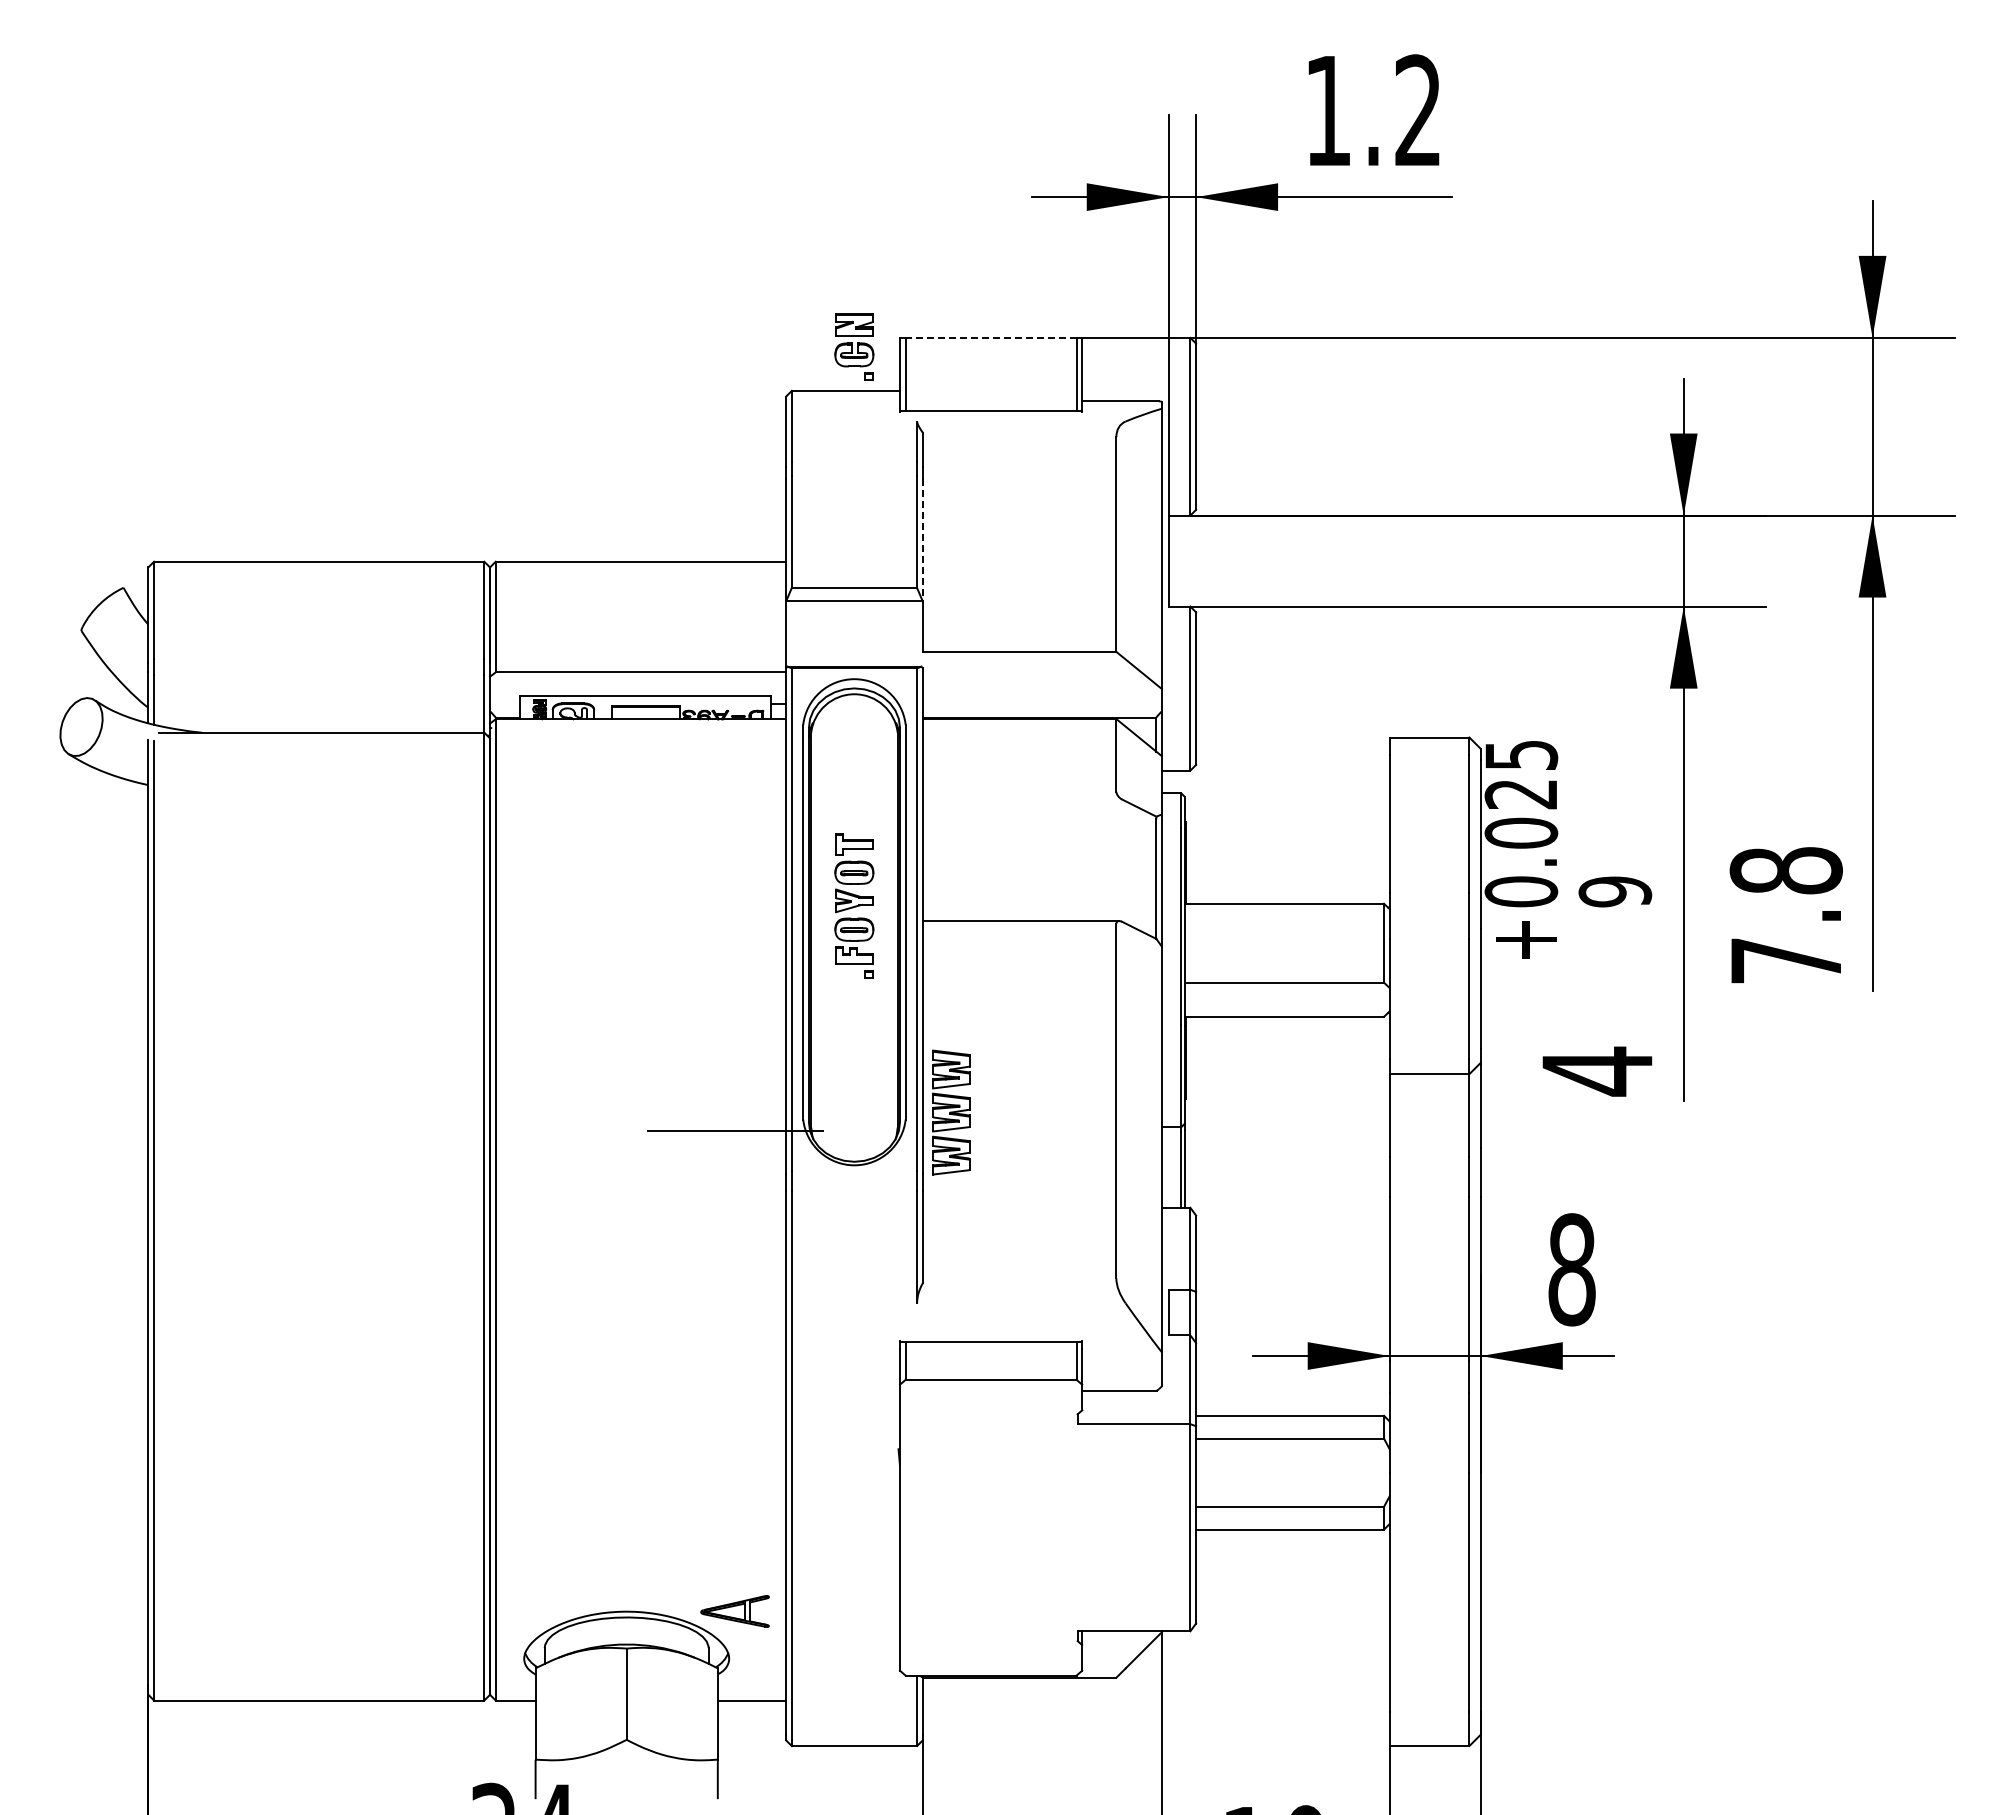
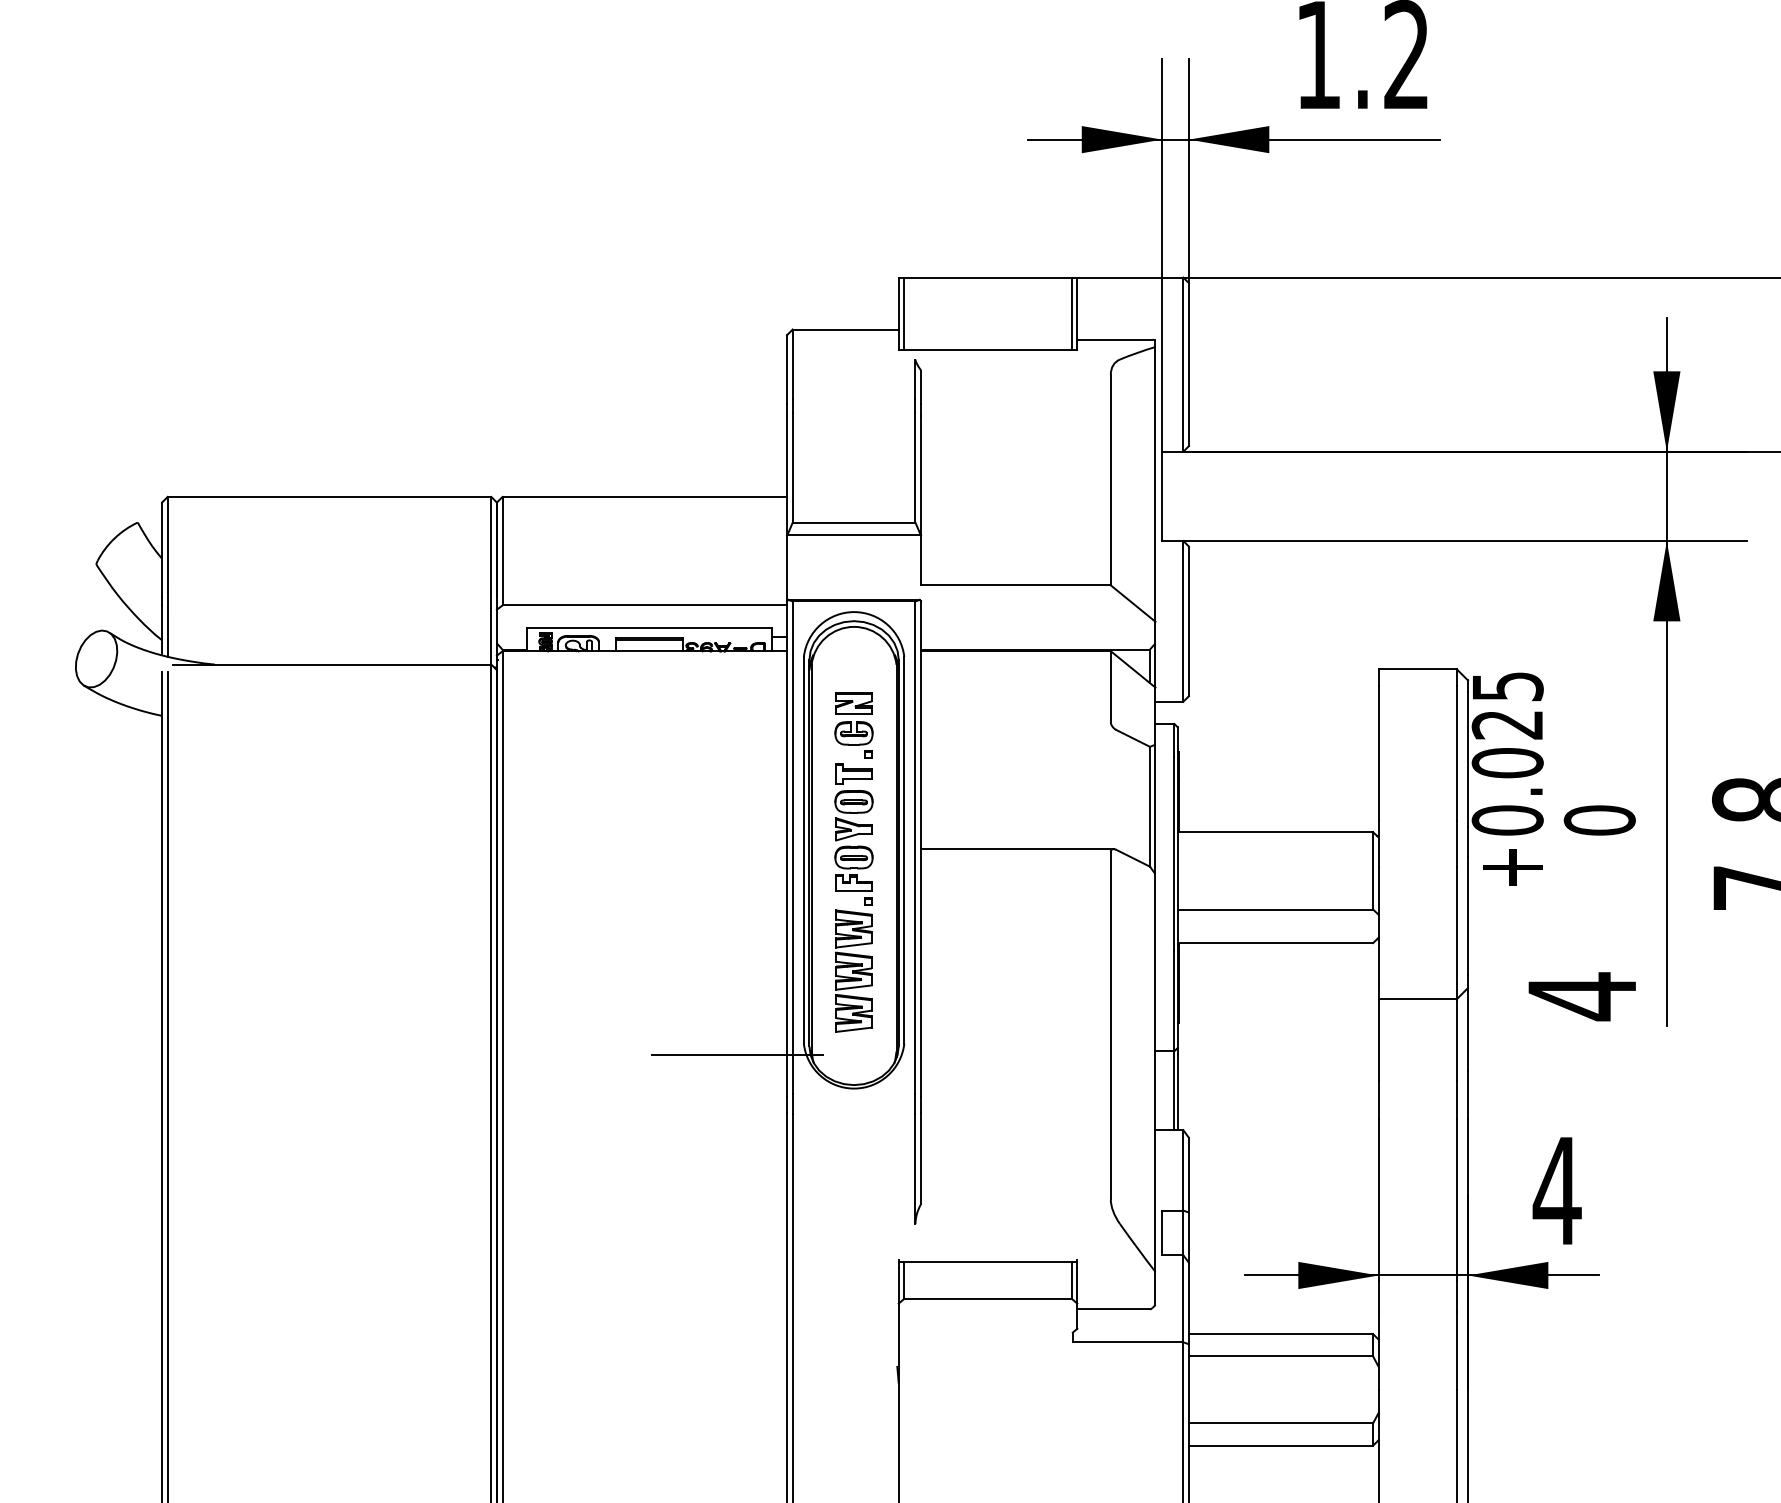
line: (990, 337) -> (987, 277), dashed -> solid
part: (854, 346) -> (854, 725), moved
line: (922, 540) -> (920, 476), dashed -> solid
text: (1615, 891) -> (1599, 820), 9 -> 0
part: (951, 1112) -> (854, 971), moved
text: (1571, 1269) -> (1556, 1190), 8 -> 4

